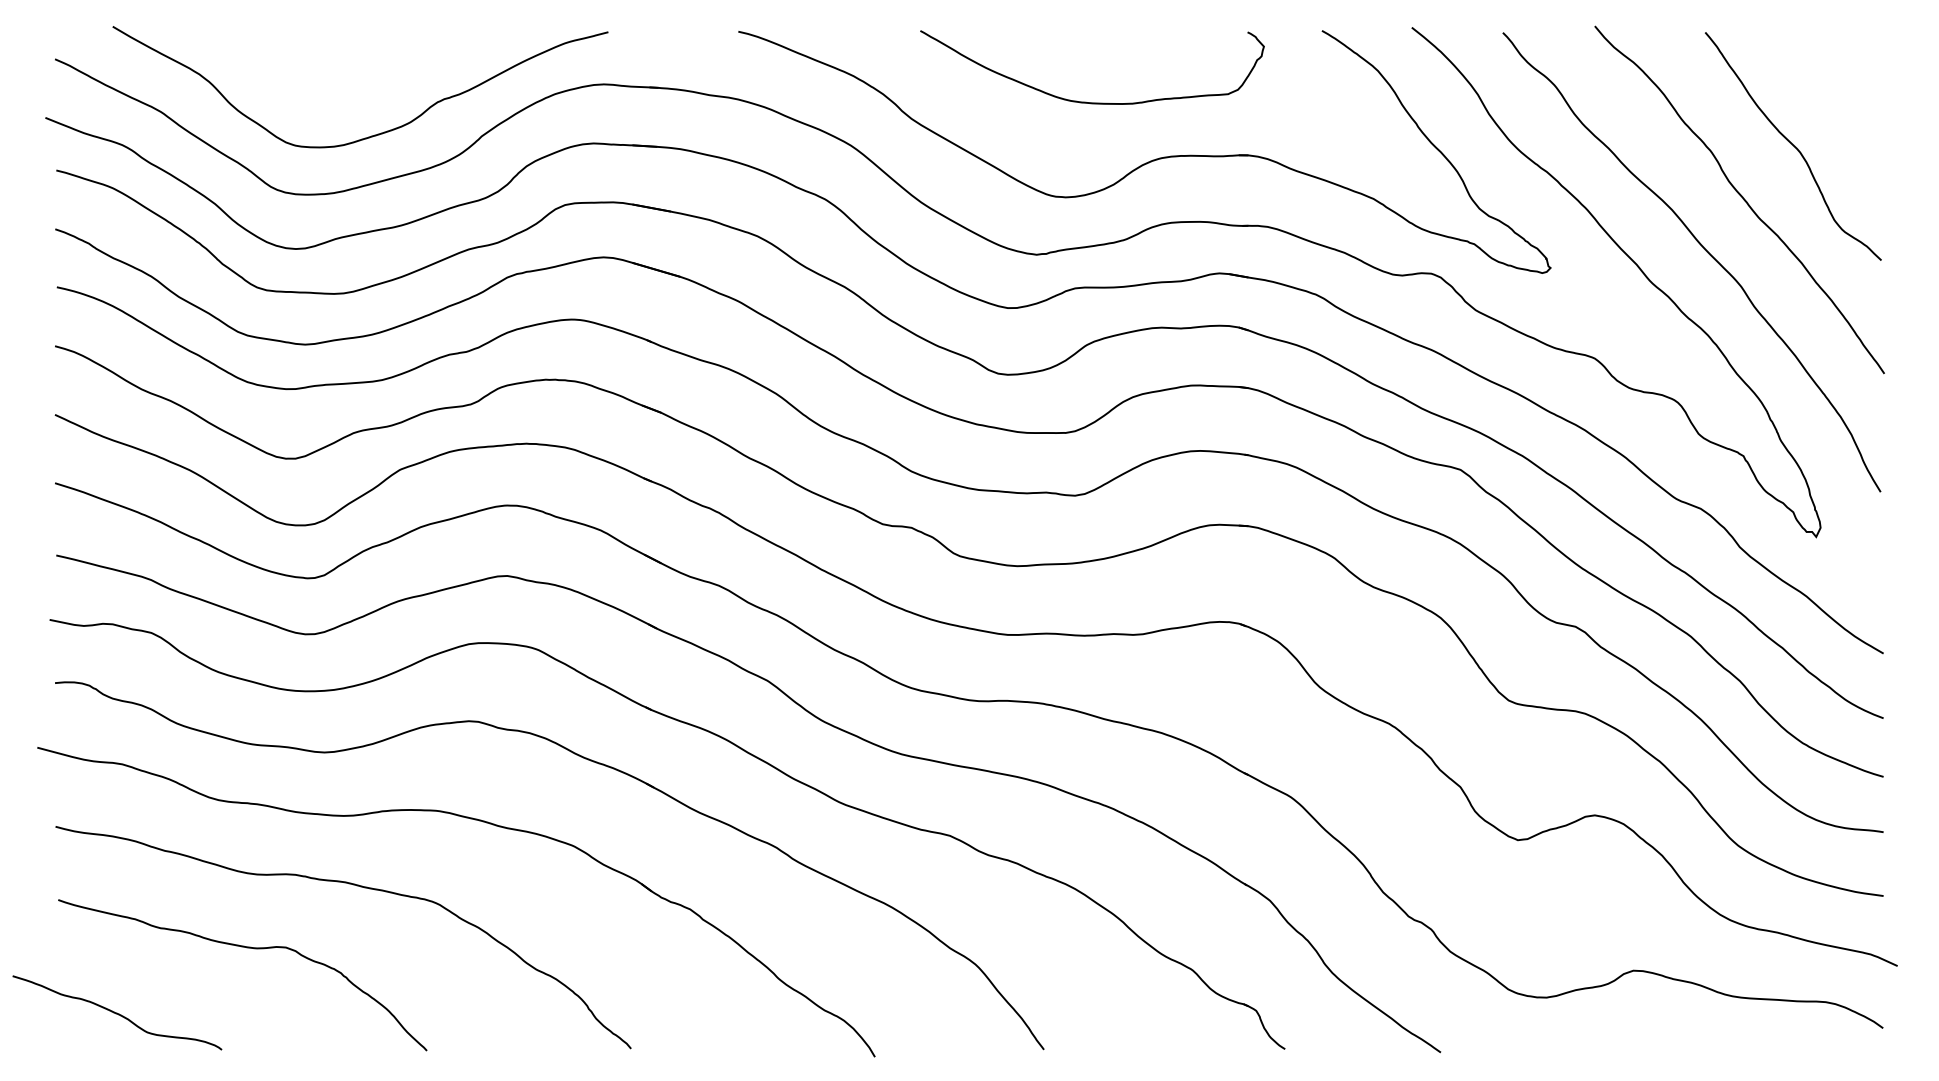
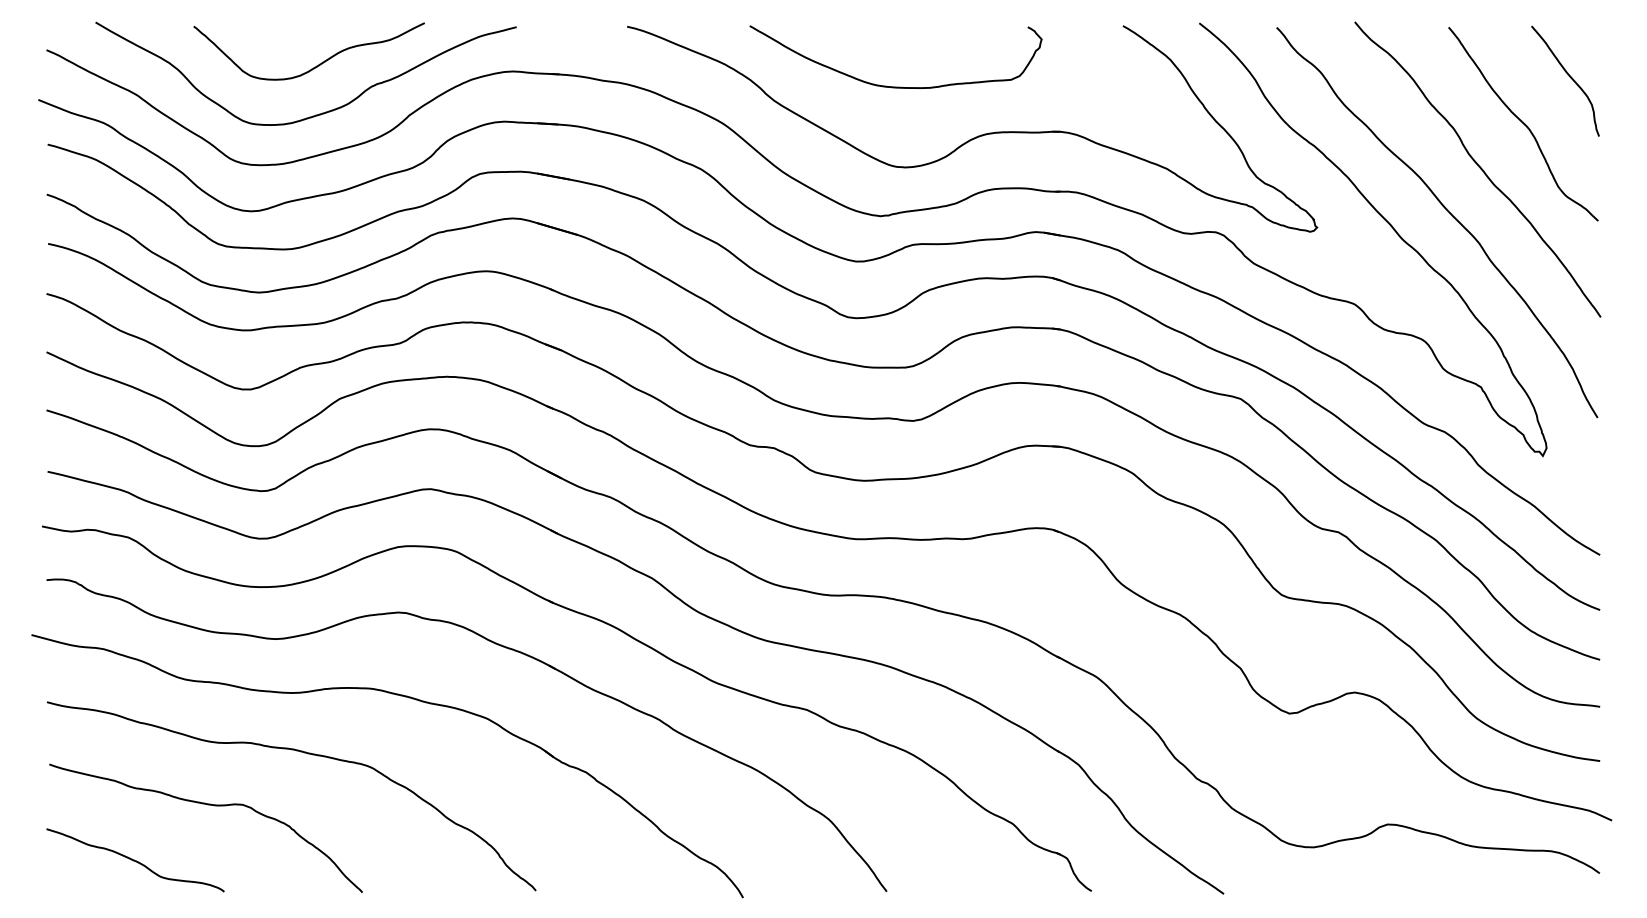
curve: (372, 77) -> (316, 65), added
curve: (1846, 90) -> (1568, 76), added
curve: (1091, 102) -> (895, 86), moved
curve: (117, 1013) -> (135, 860), moved

